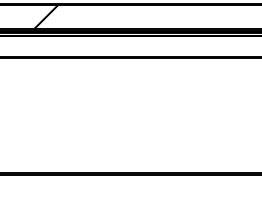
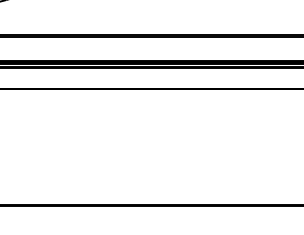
hatch: (45, 17) -> (47, 48), removed

